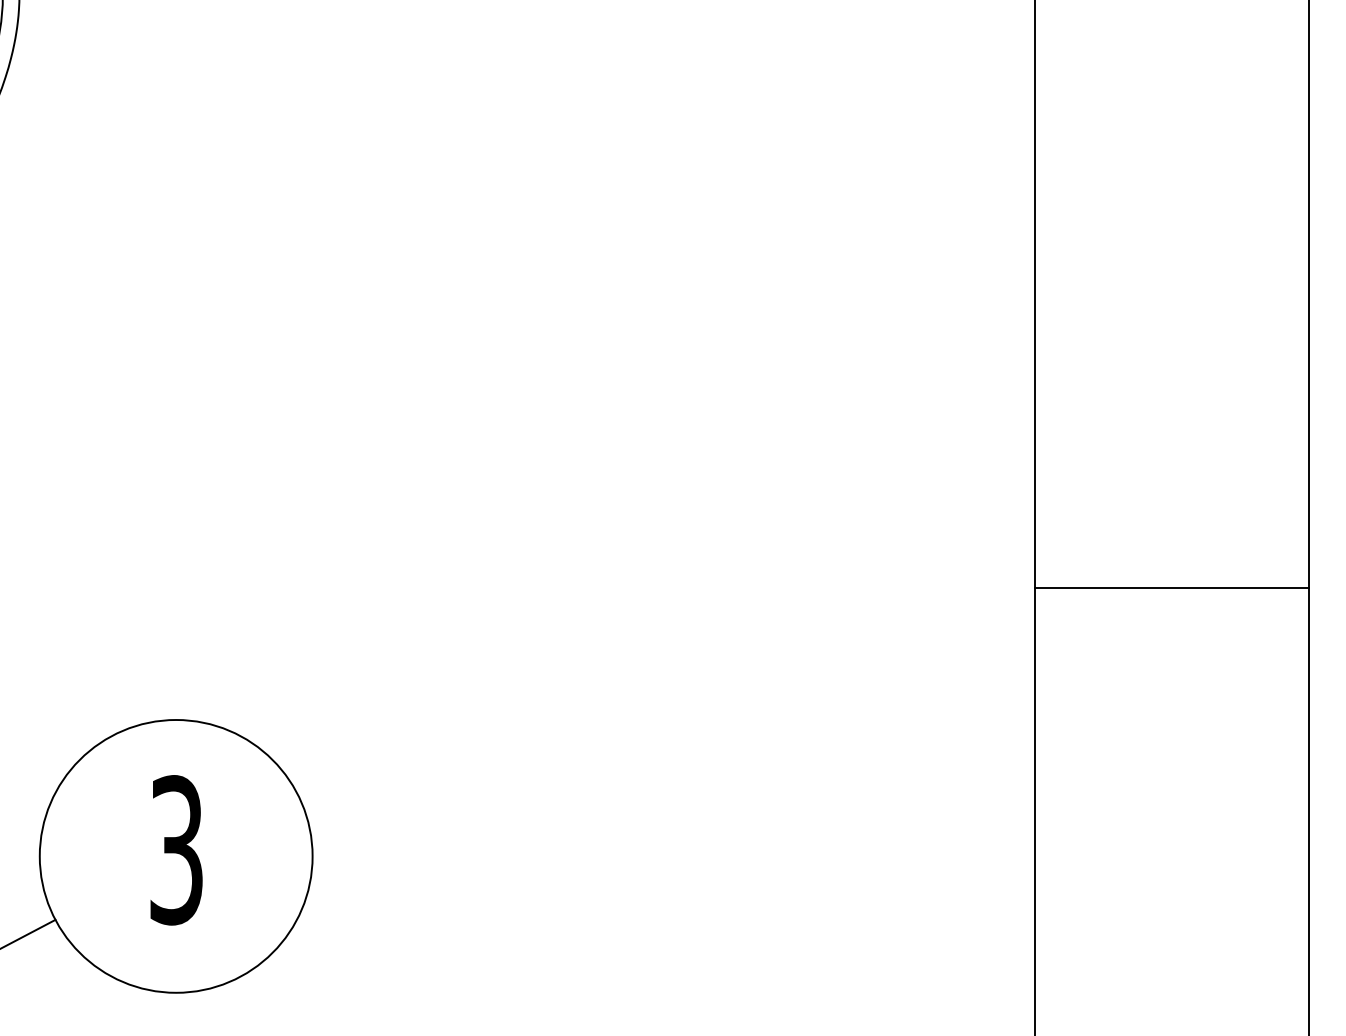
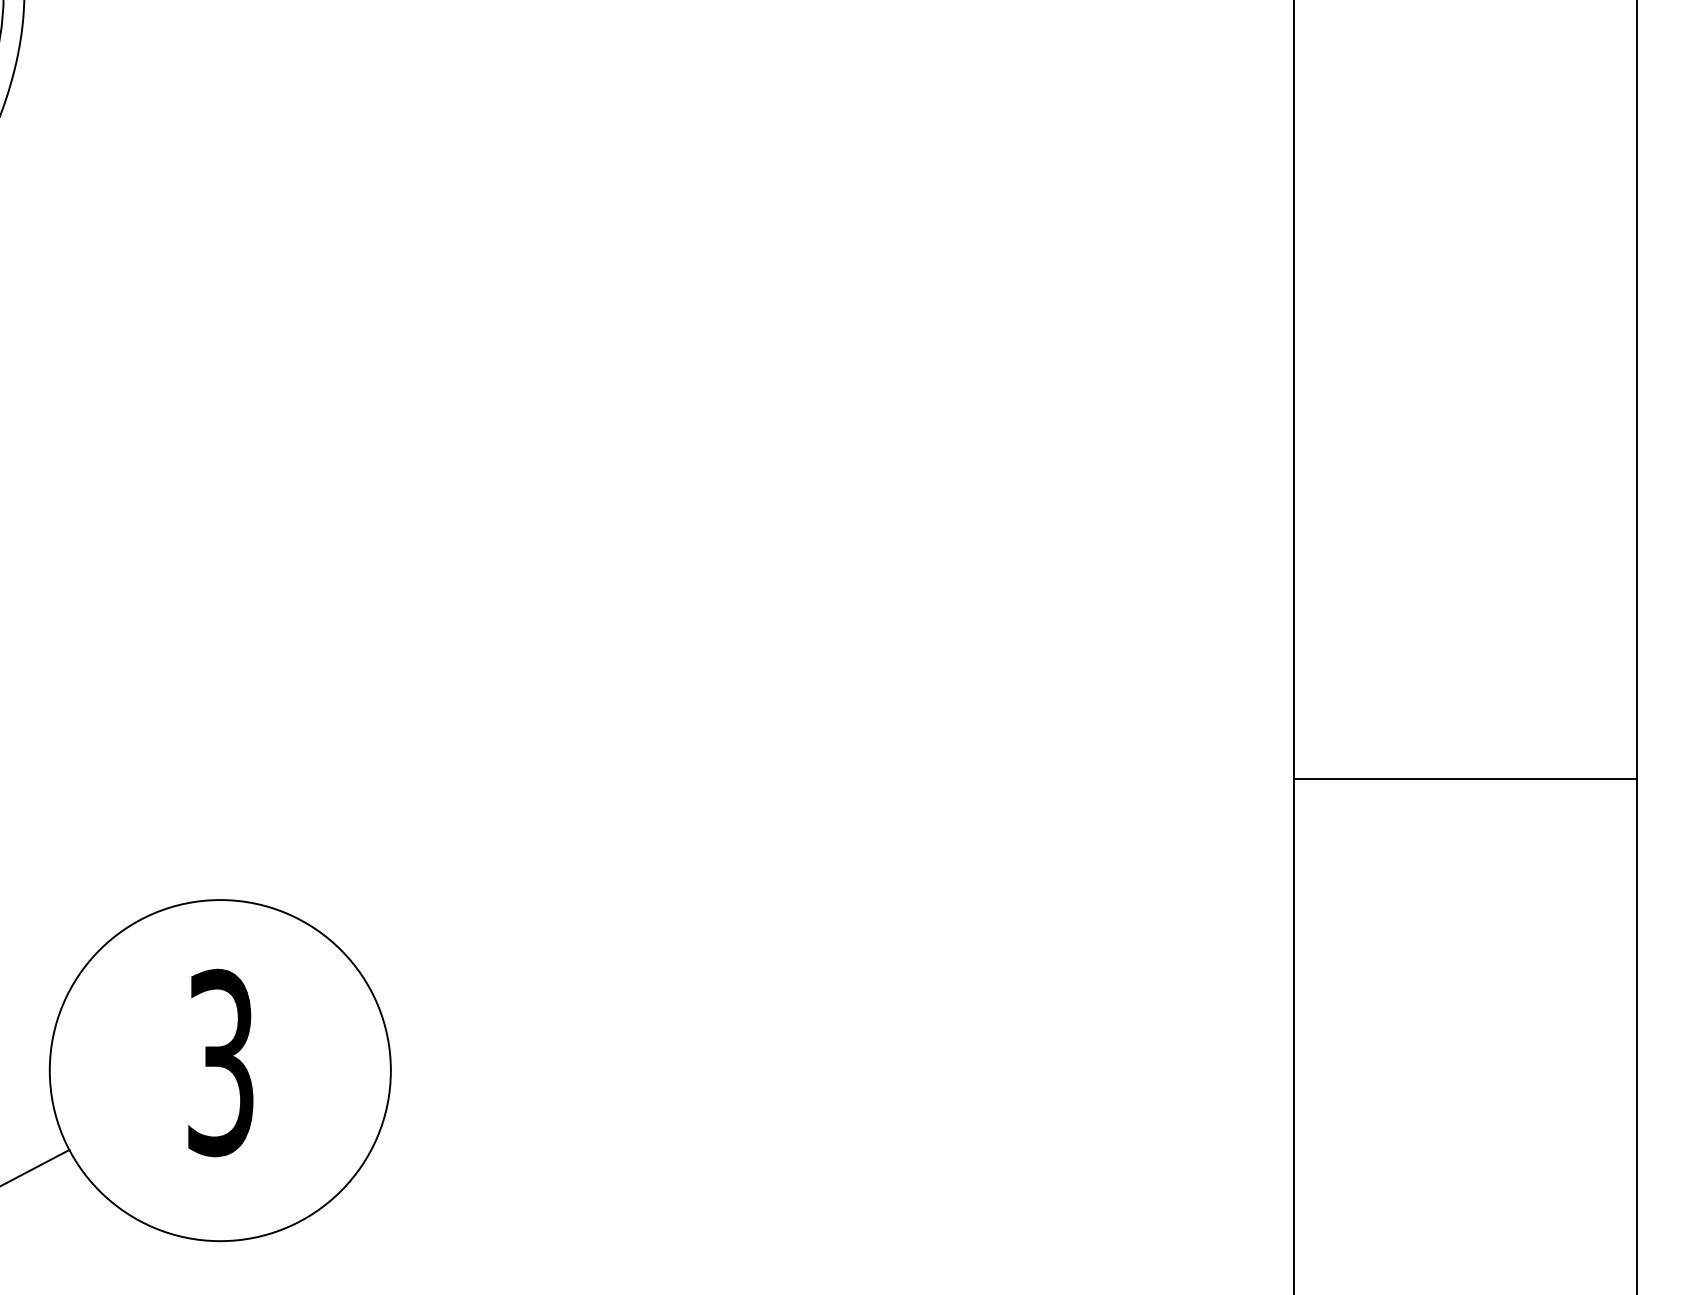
line: (1171, 588) -> (1464, 779), moved

